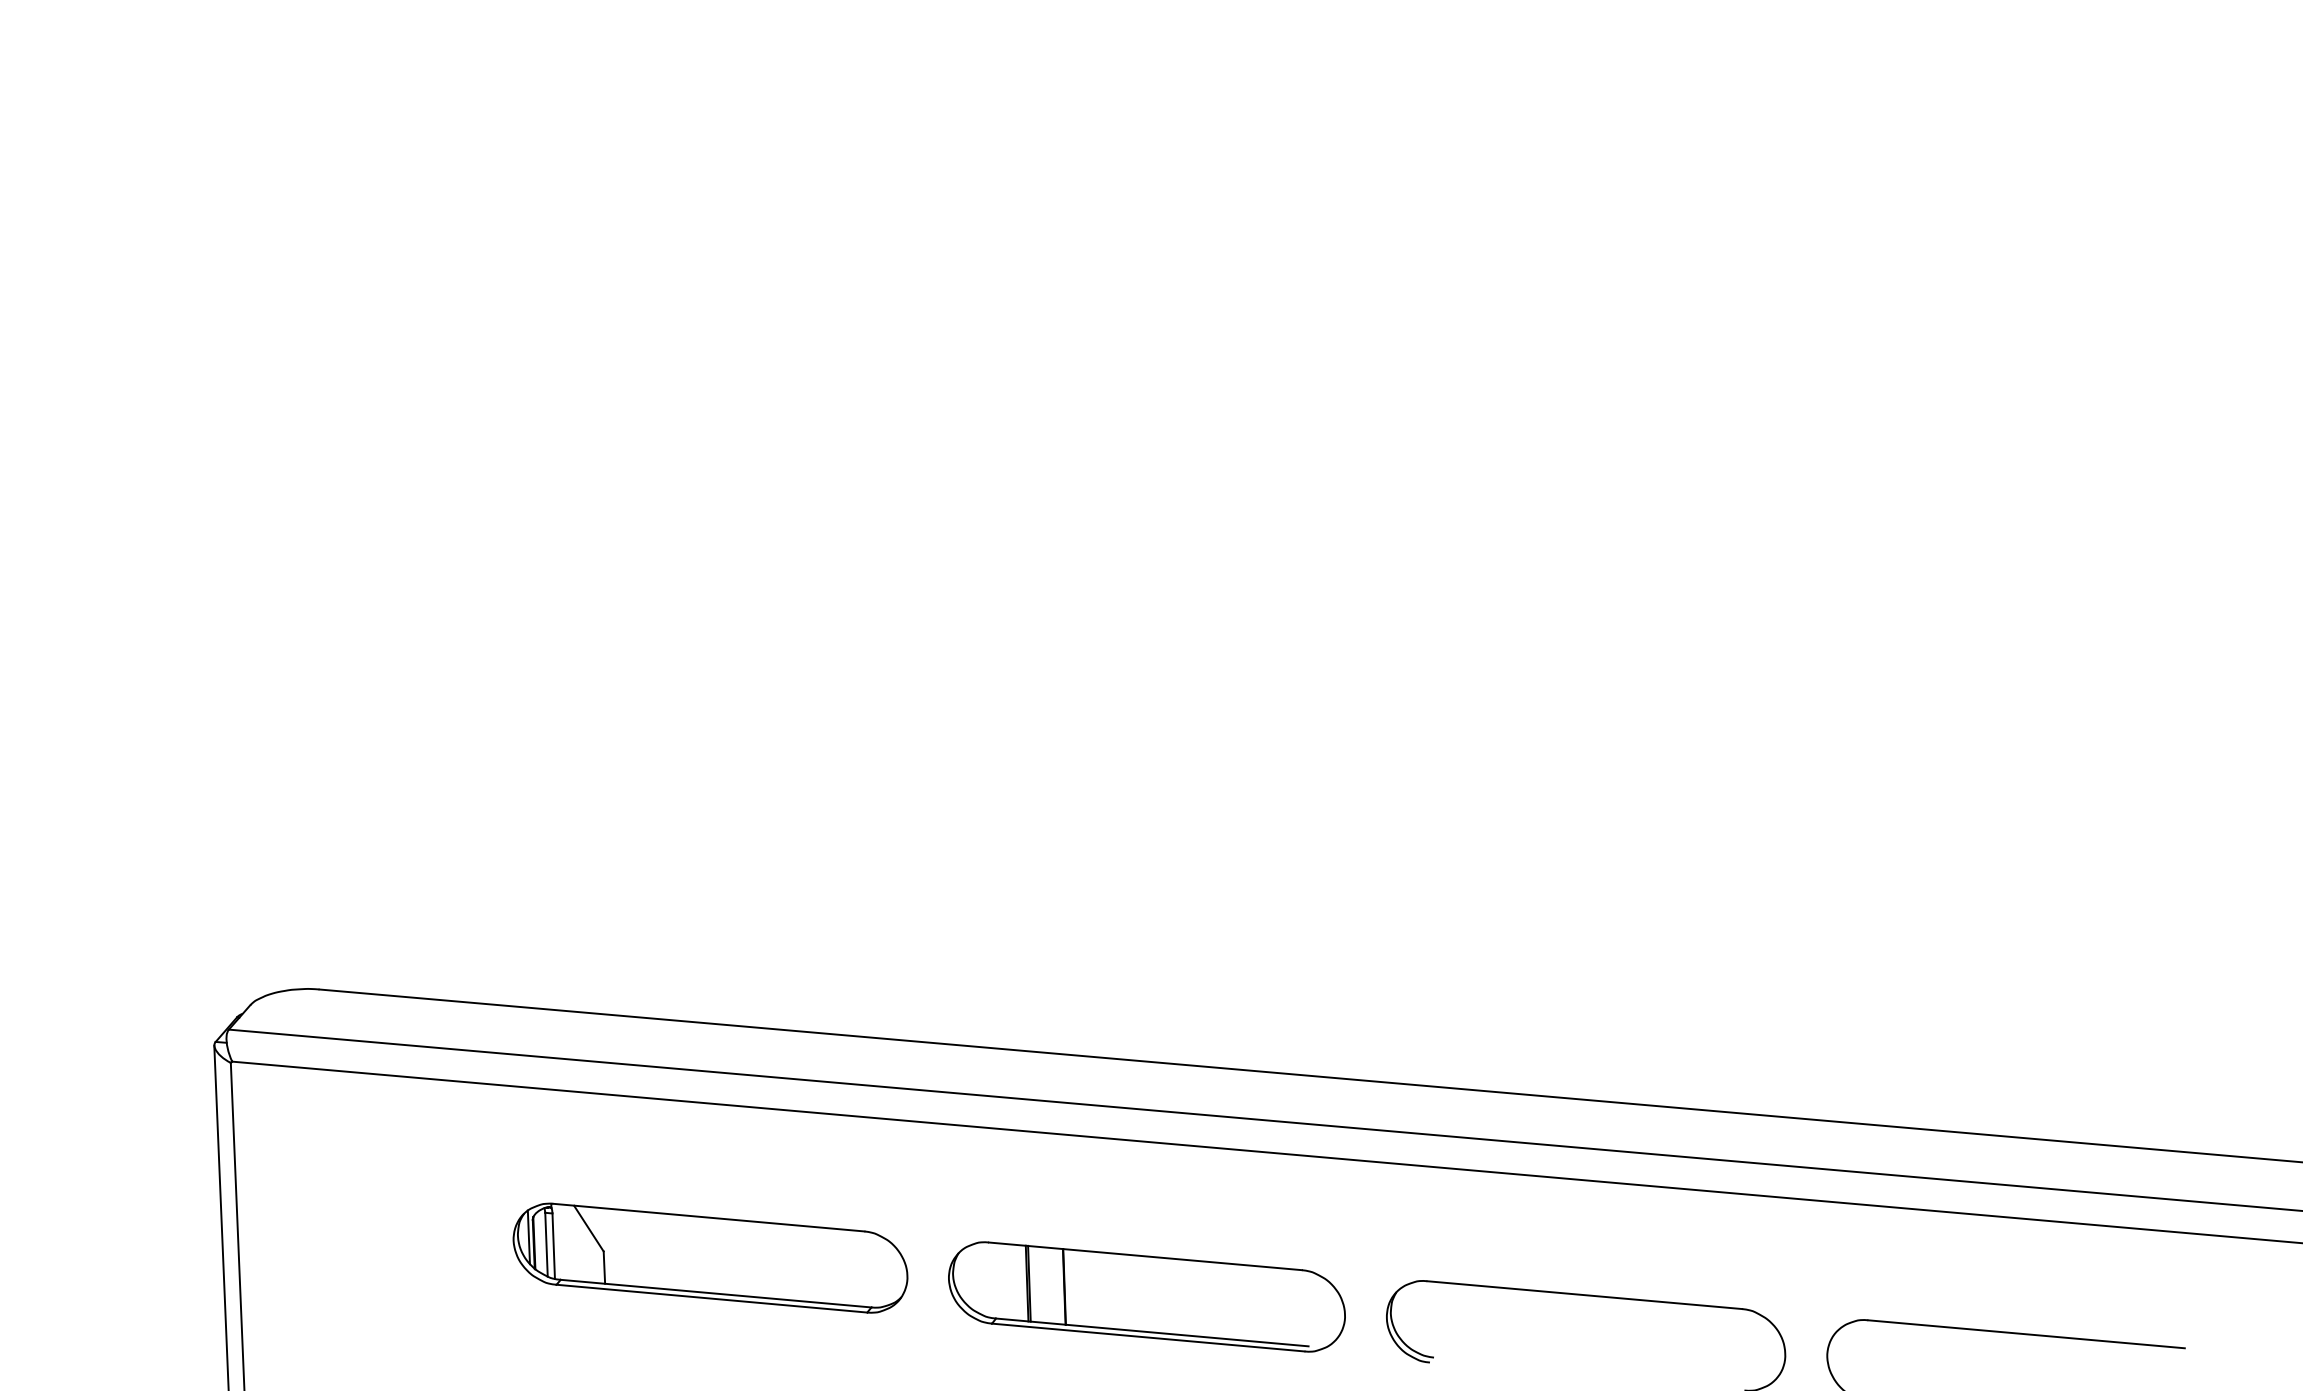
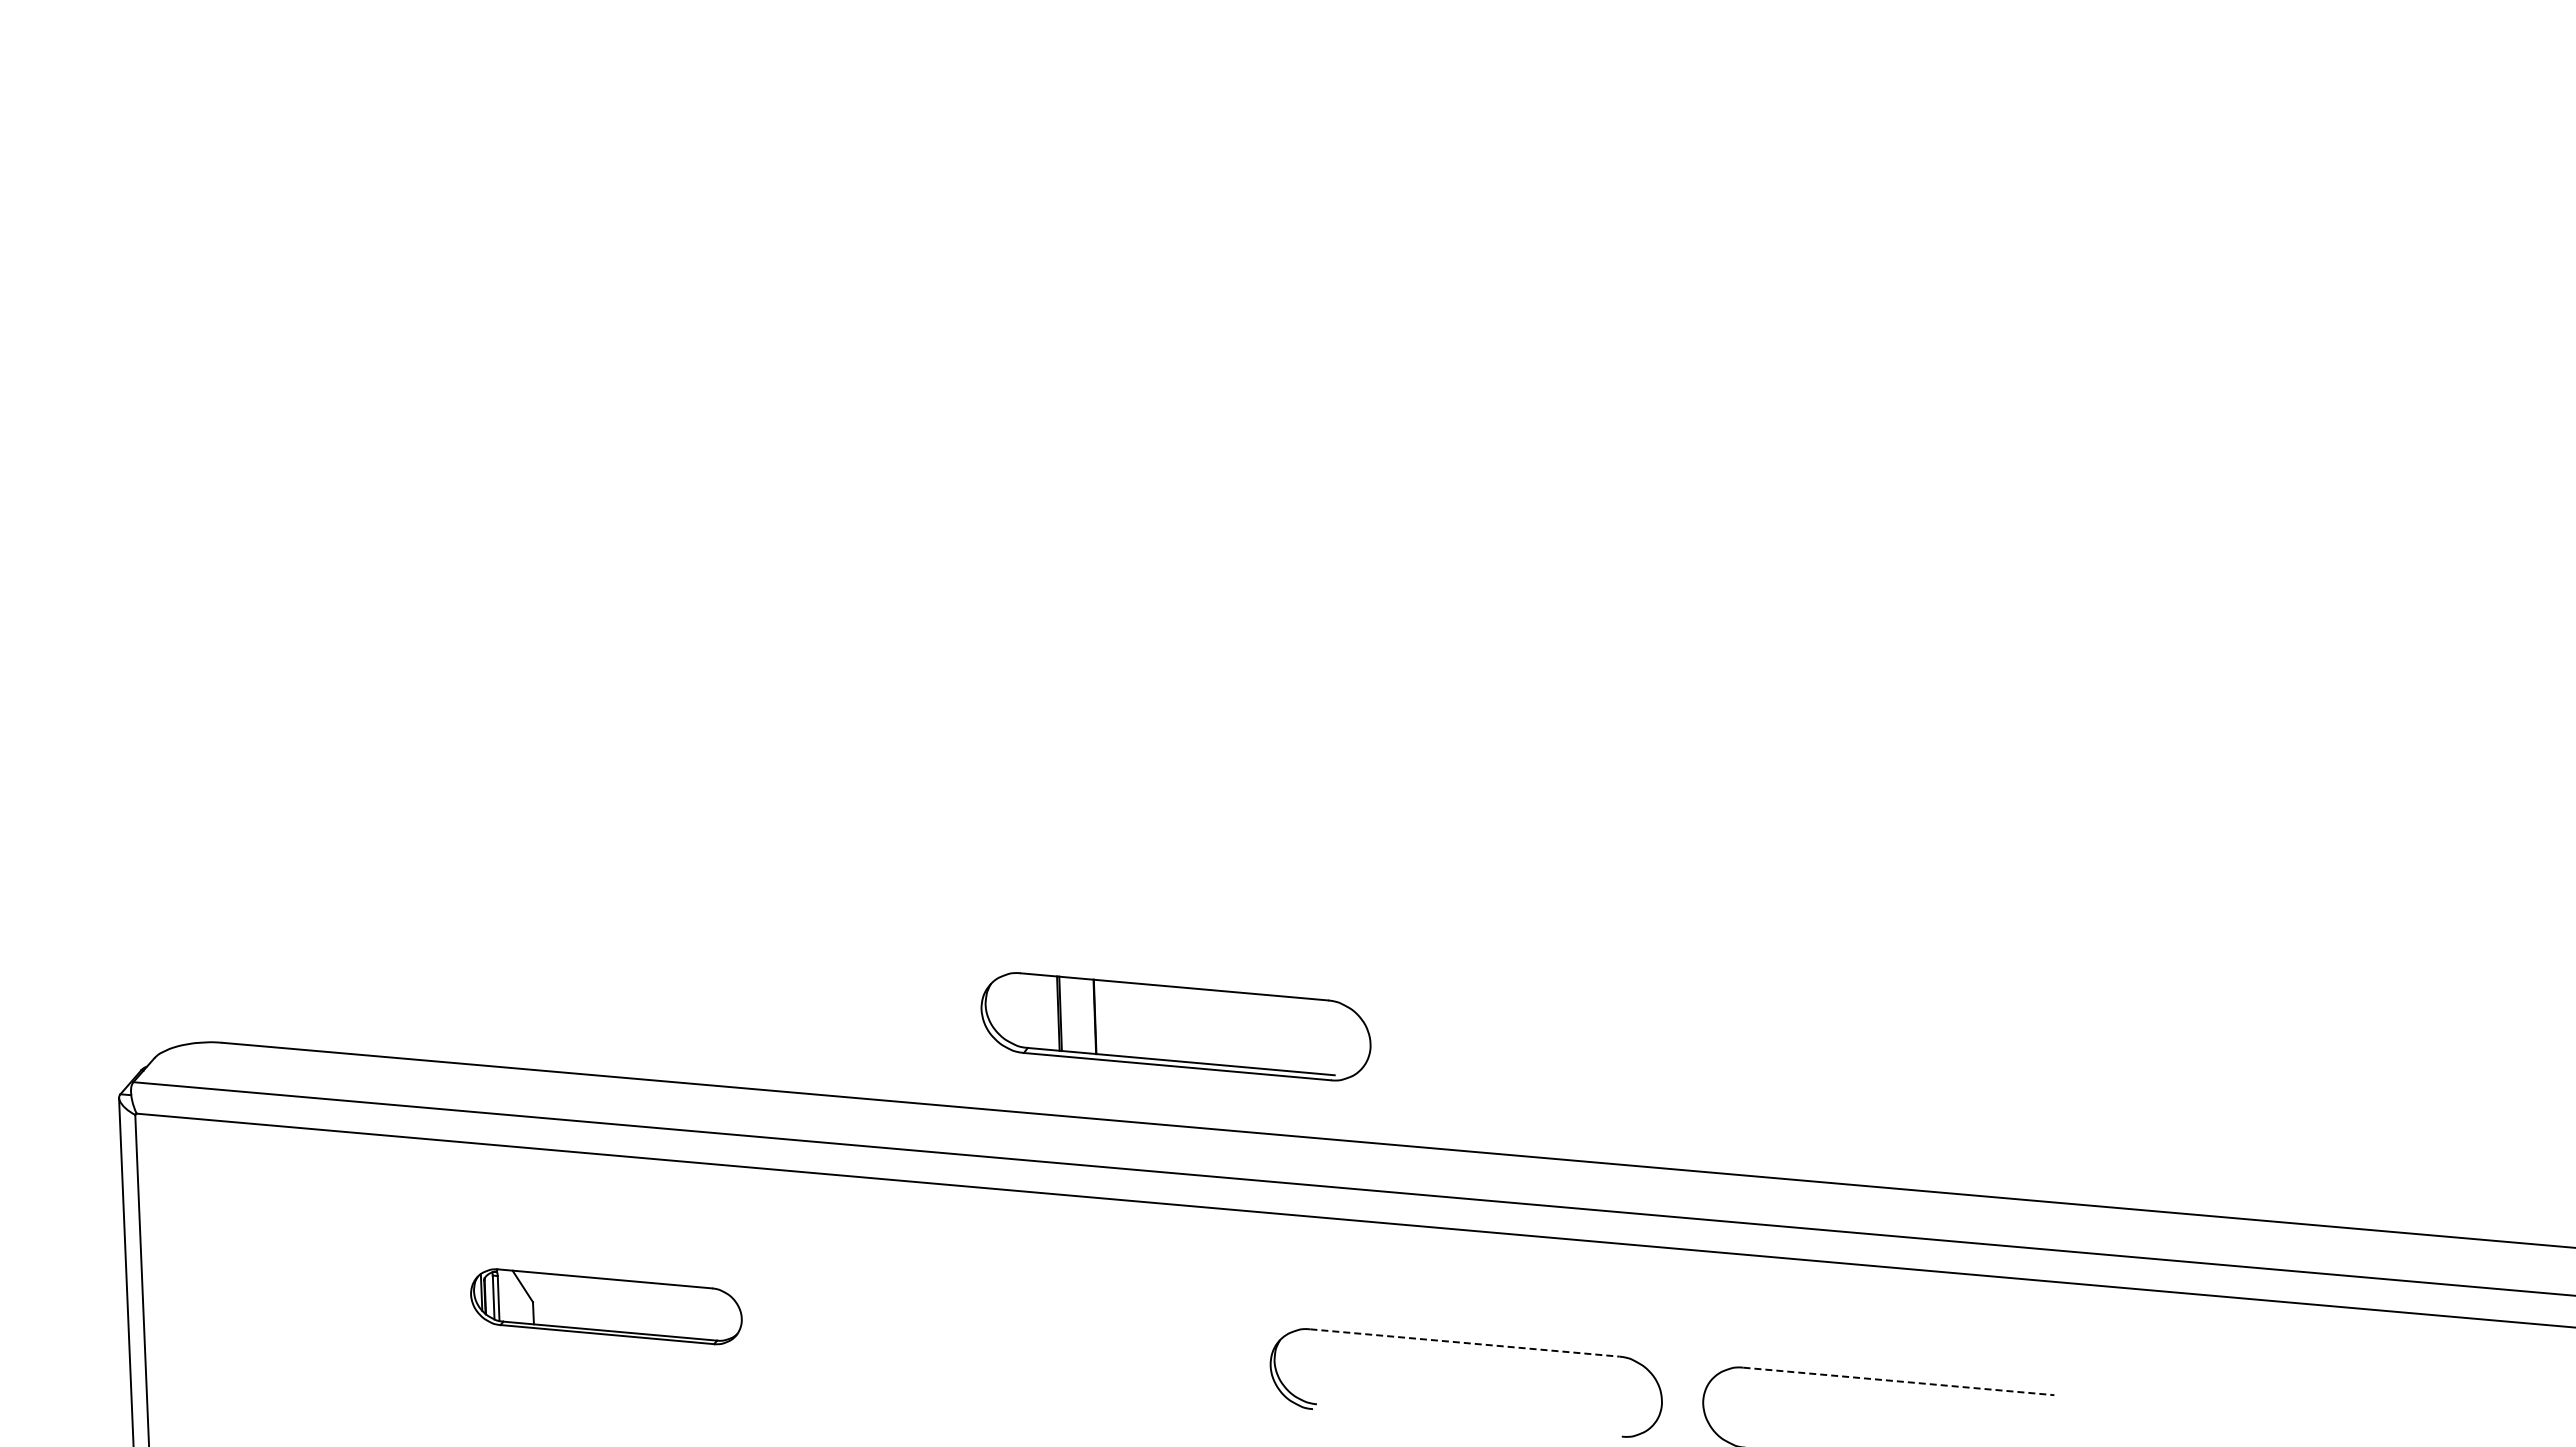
part: (710, 1257) -> (606, 1306), size x0.7
line: (1585, 1295) -> (1465, 1343), solid -> dashed
part: (1146, 1296) -> (1175, 1026), moved
line: (2027, 1334) -> (1899, 1381), solid -> dashed

